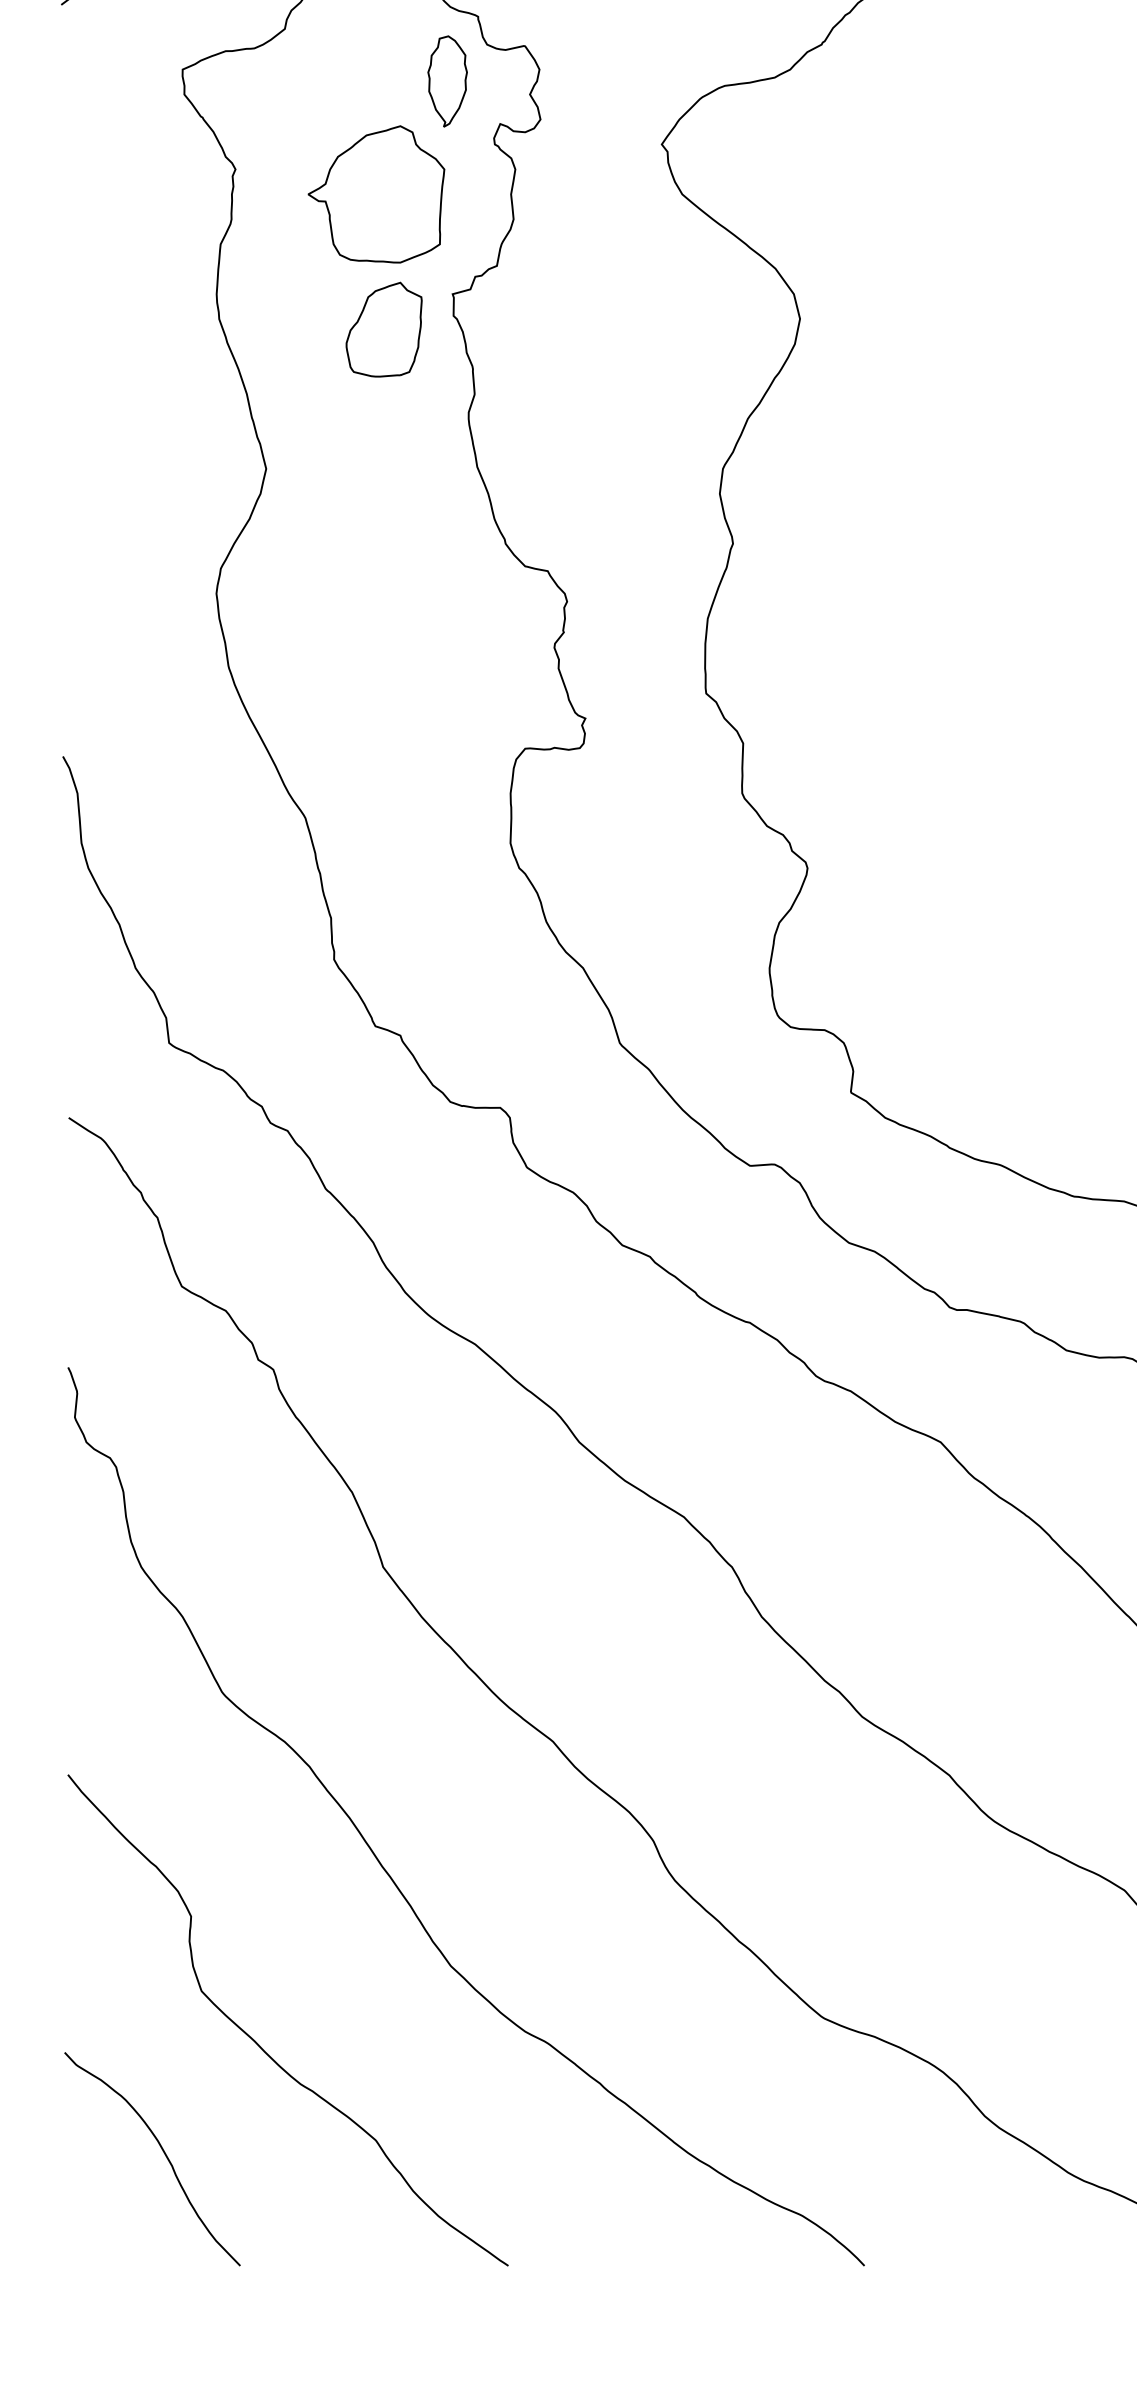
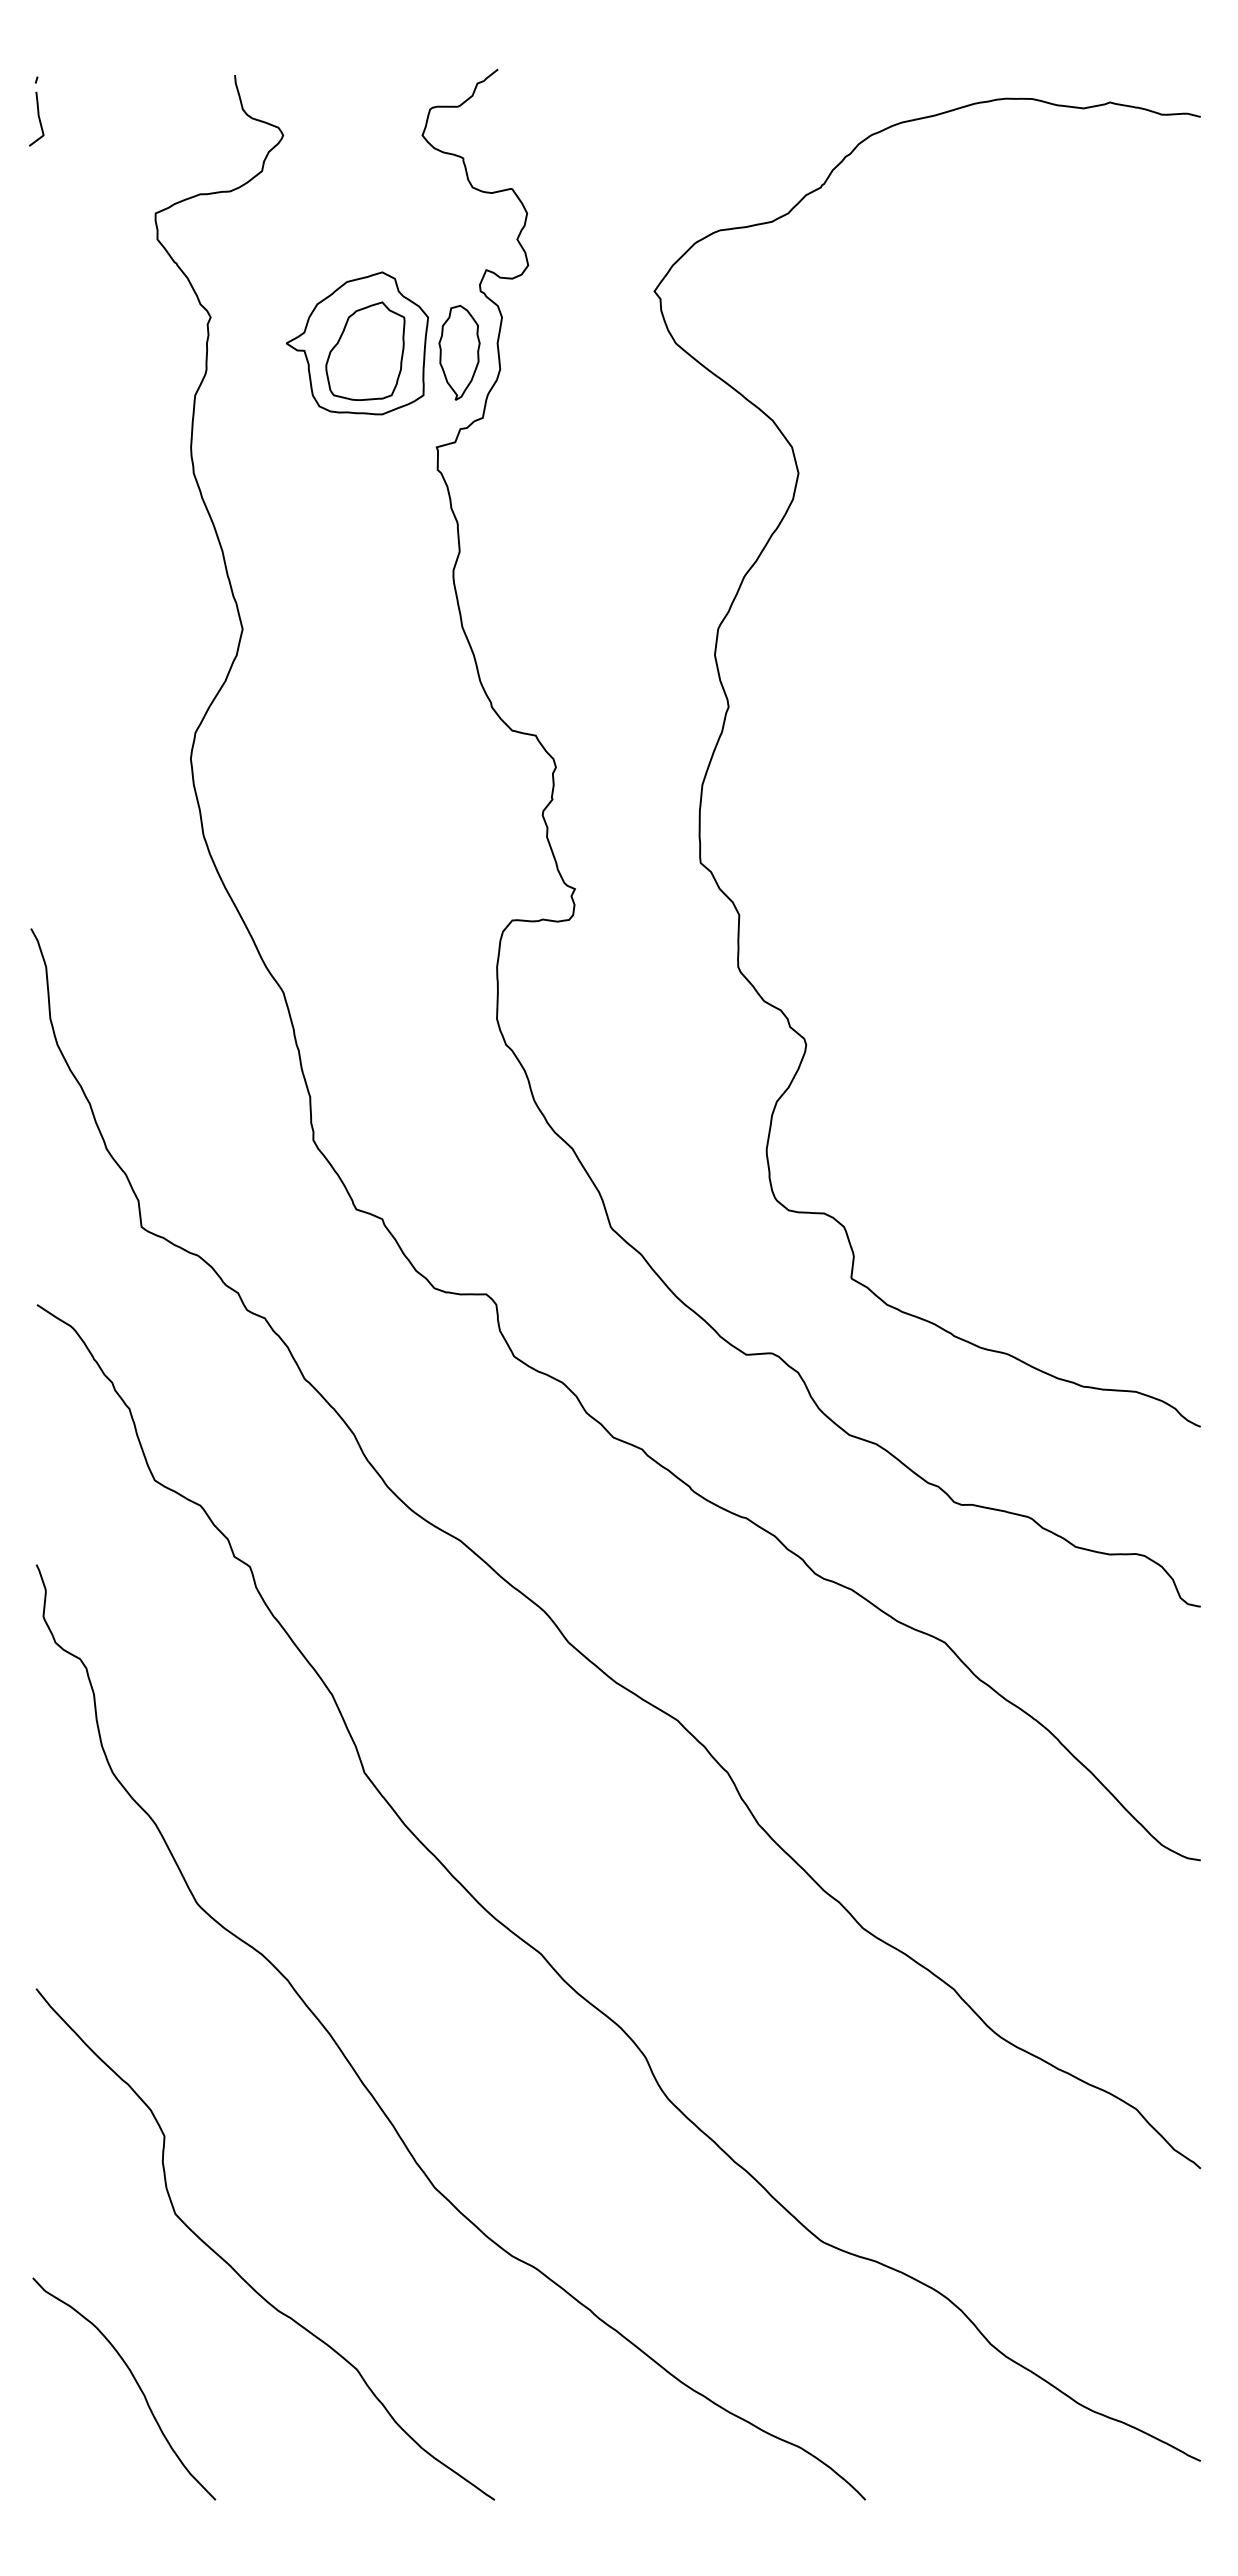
part: (447, 81) -> (459, 352), moved
part: (384, 328) -> (365, 350), moved

